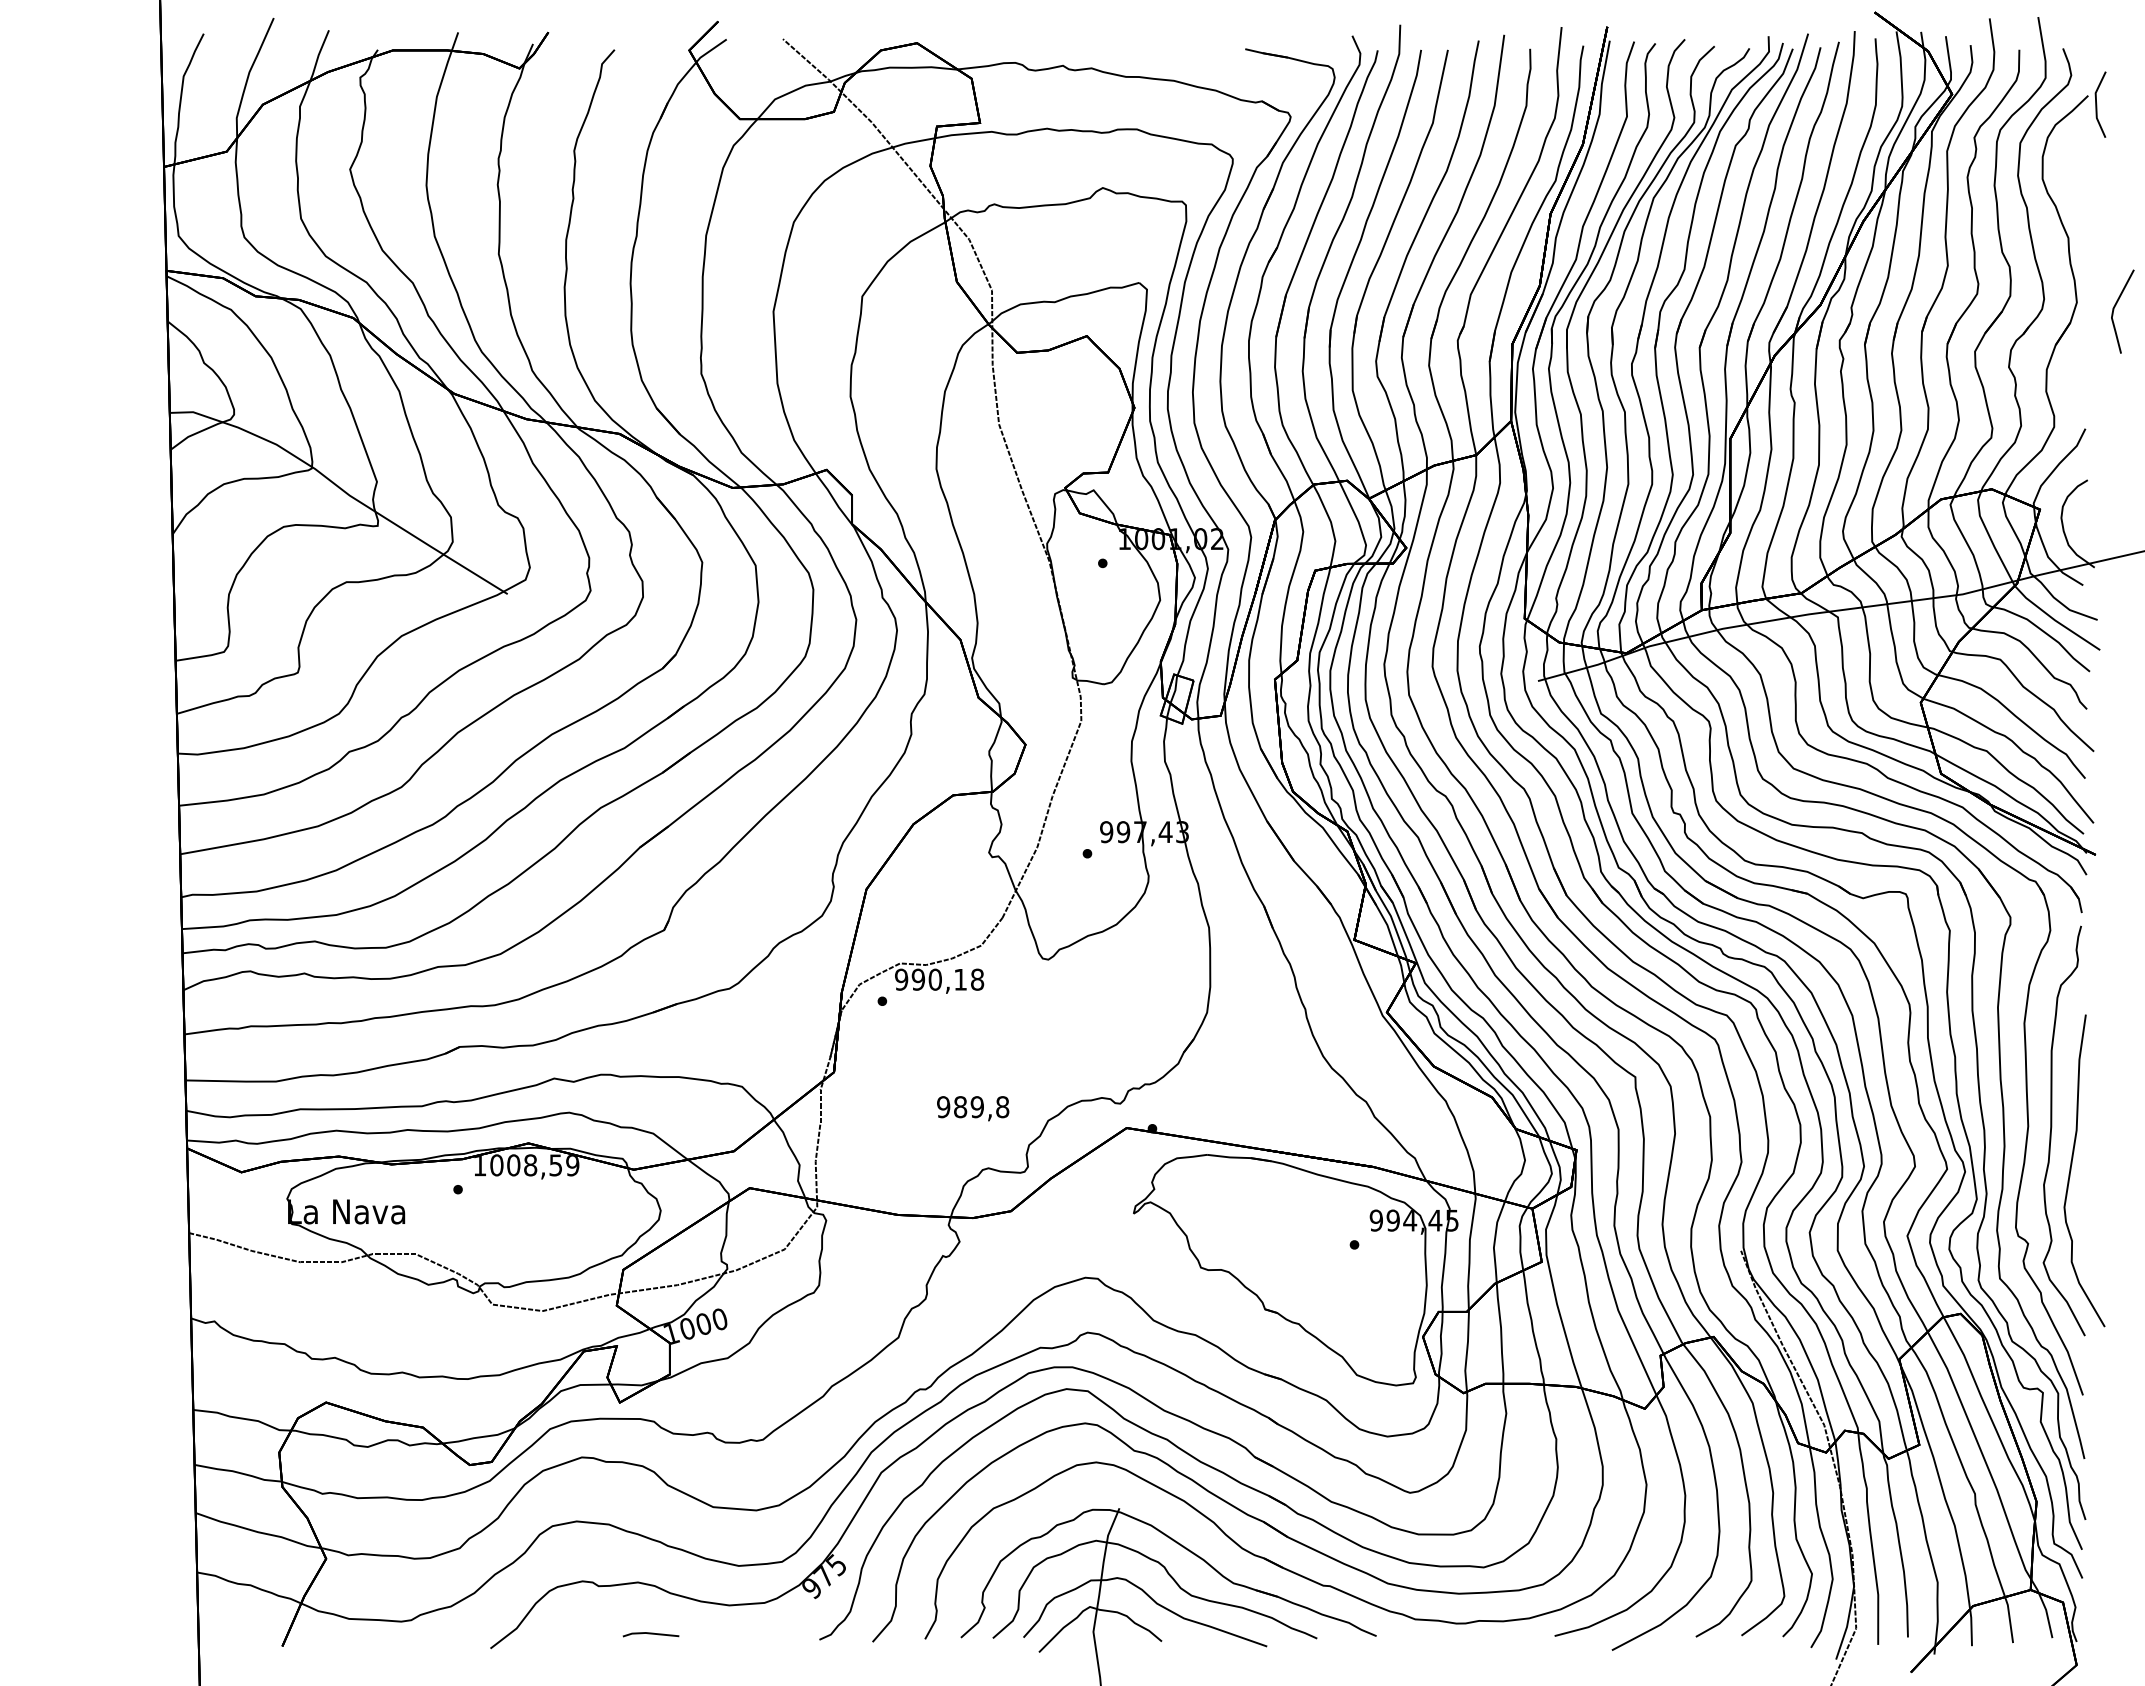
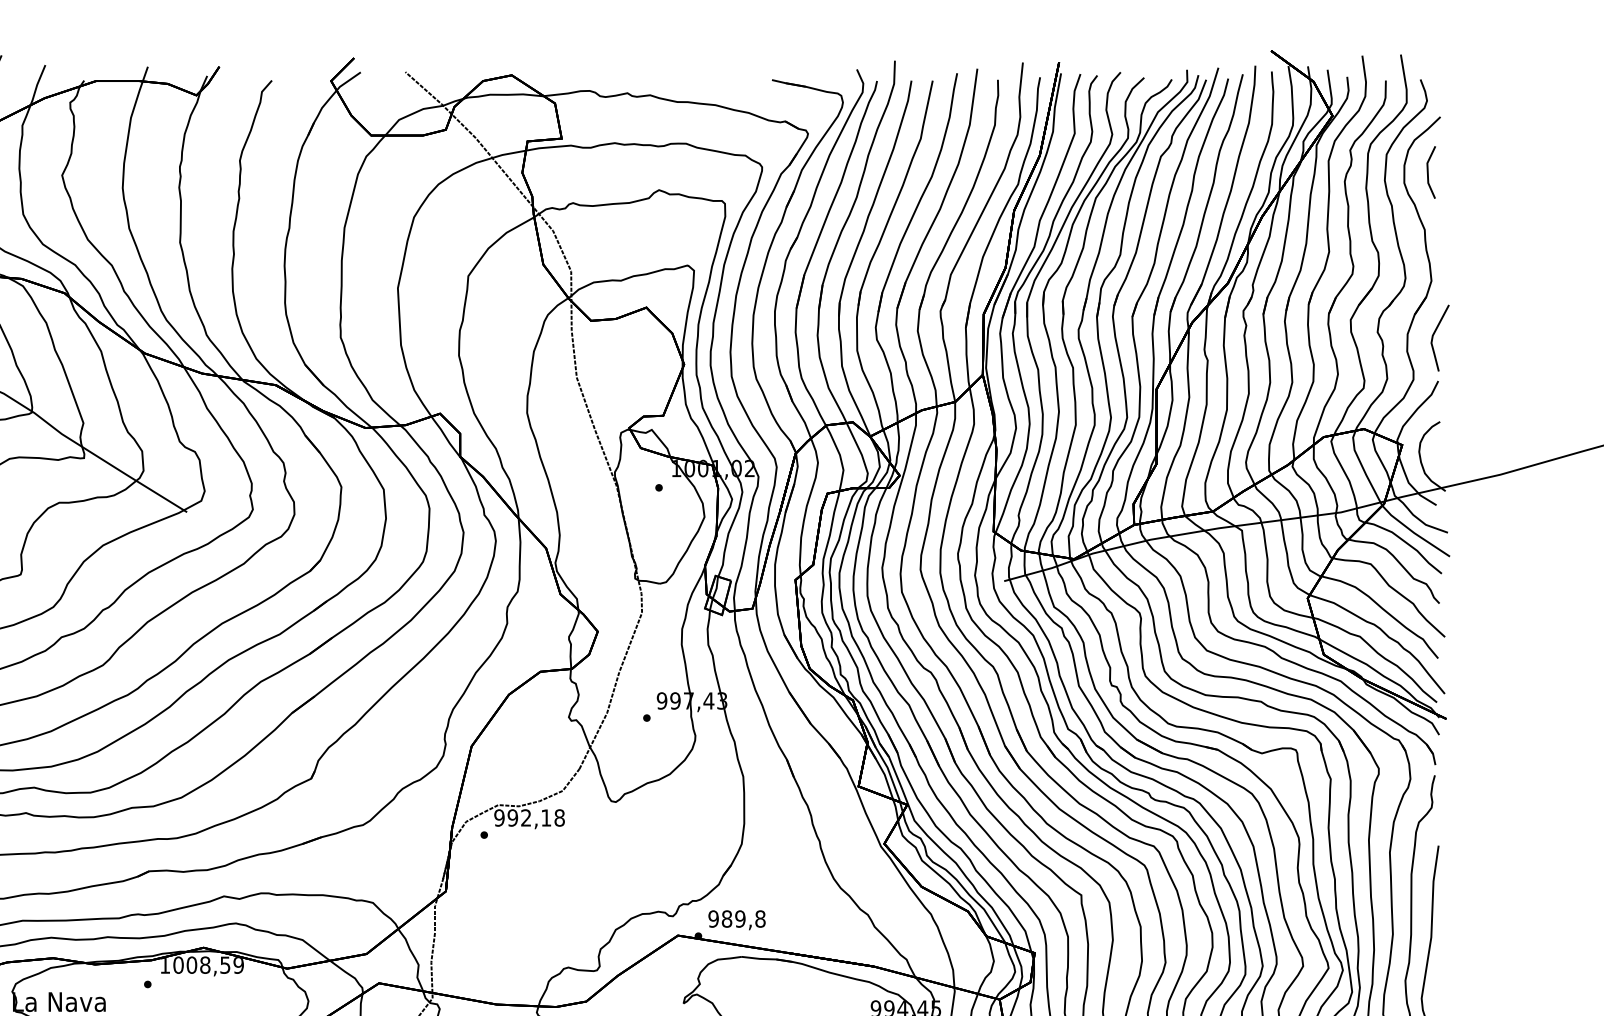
line: (2097, 104) -> (1428, 172), moved
line: (2115, 307) -> (1434, 334), moved
text: (934, 979) -> (525, 817), 990,18 -> 992,18
text: (973, 1108) -> (737, 920), moved

